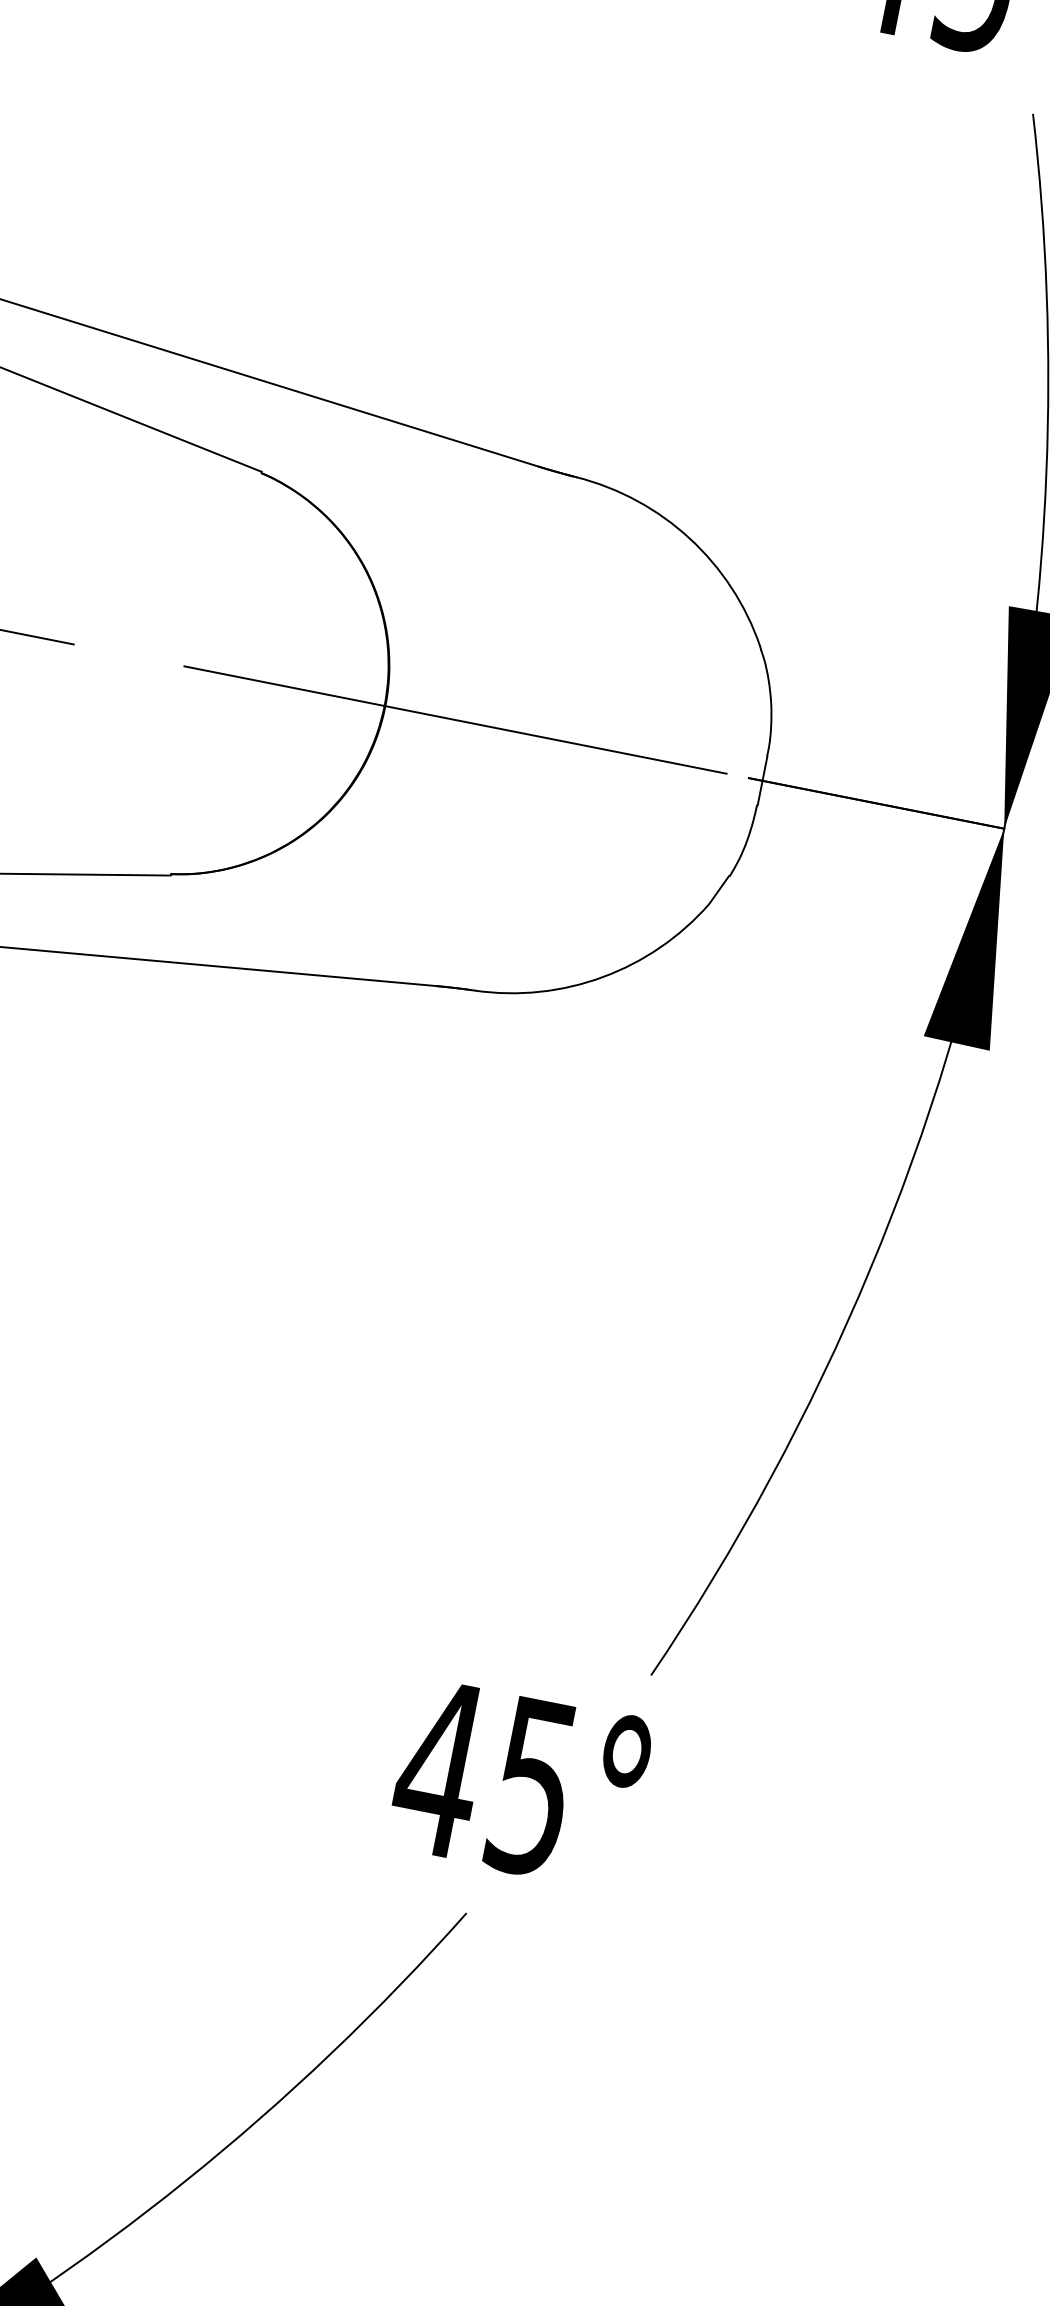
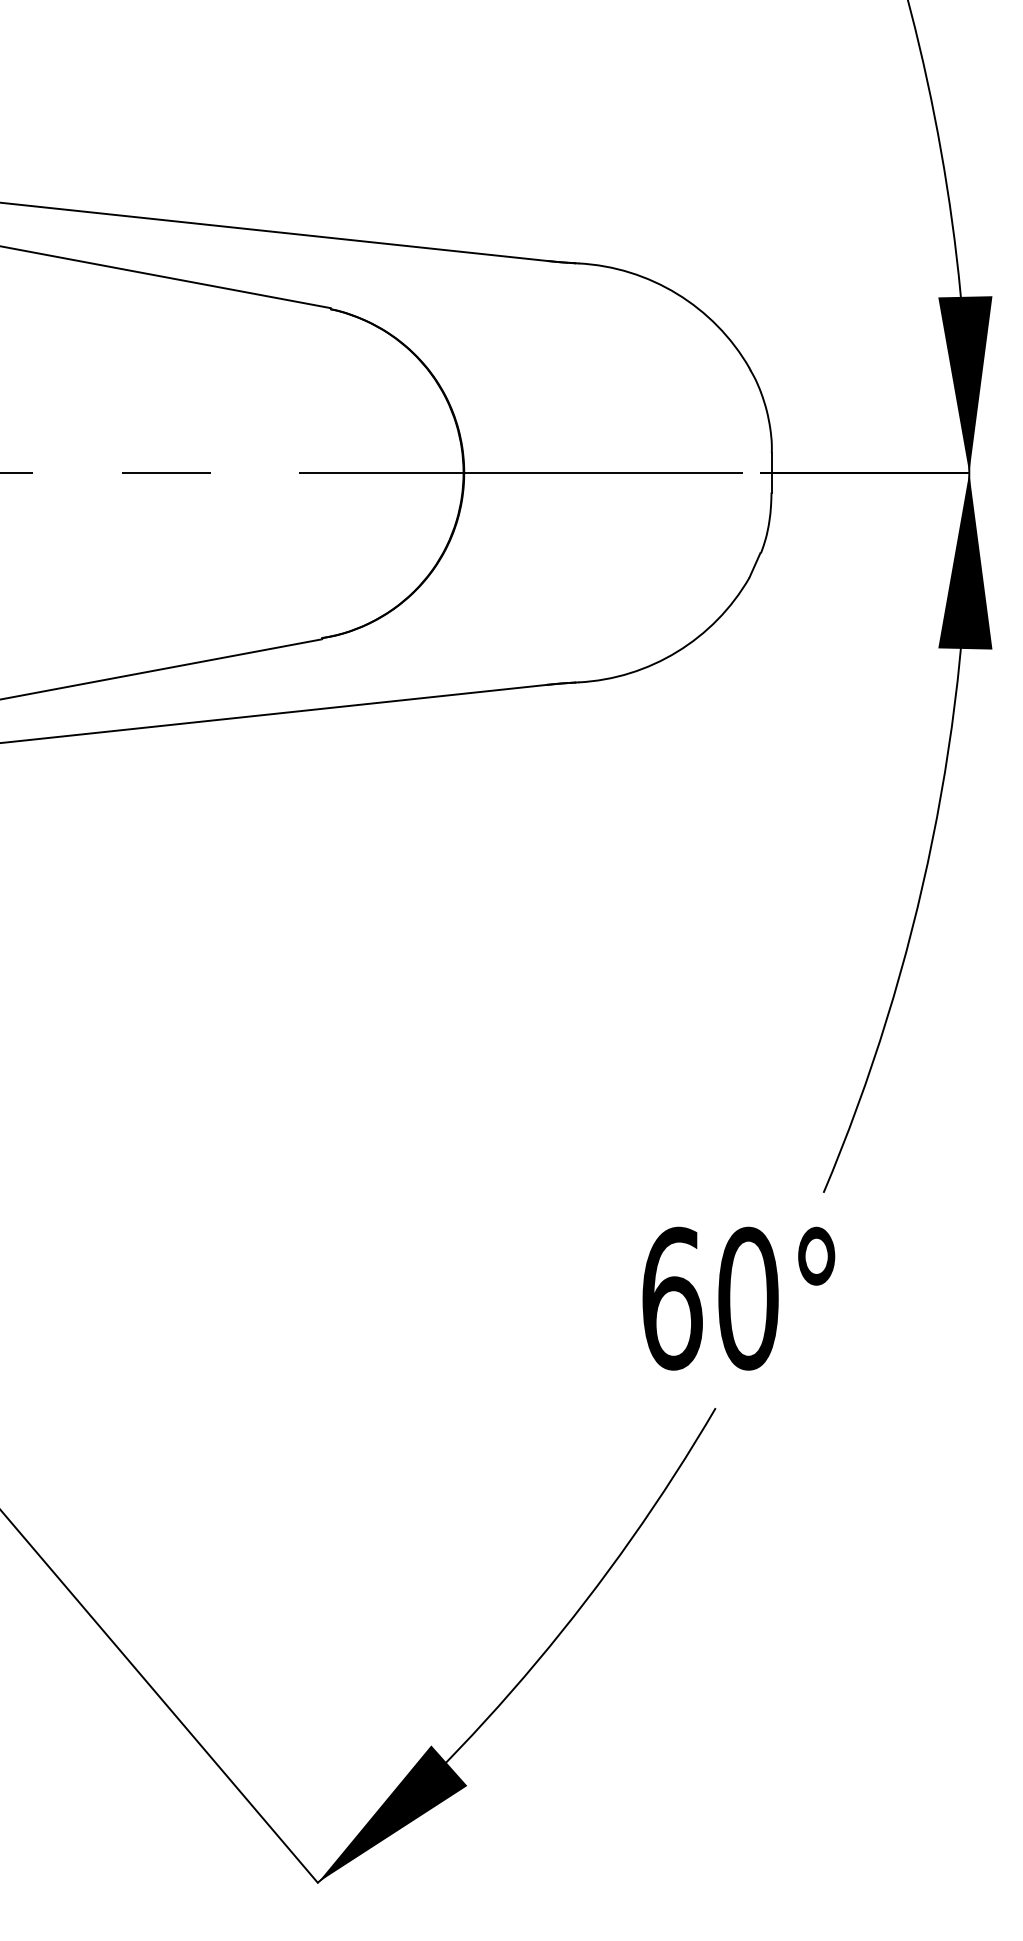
text: (485, 1777) -> (709, 1298), 45° -> 60°

